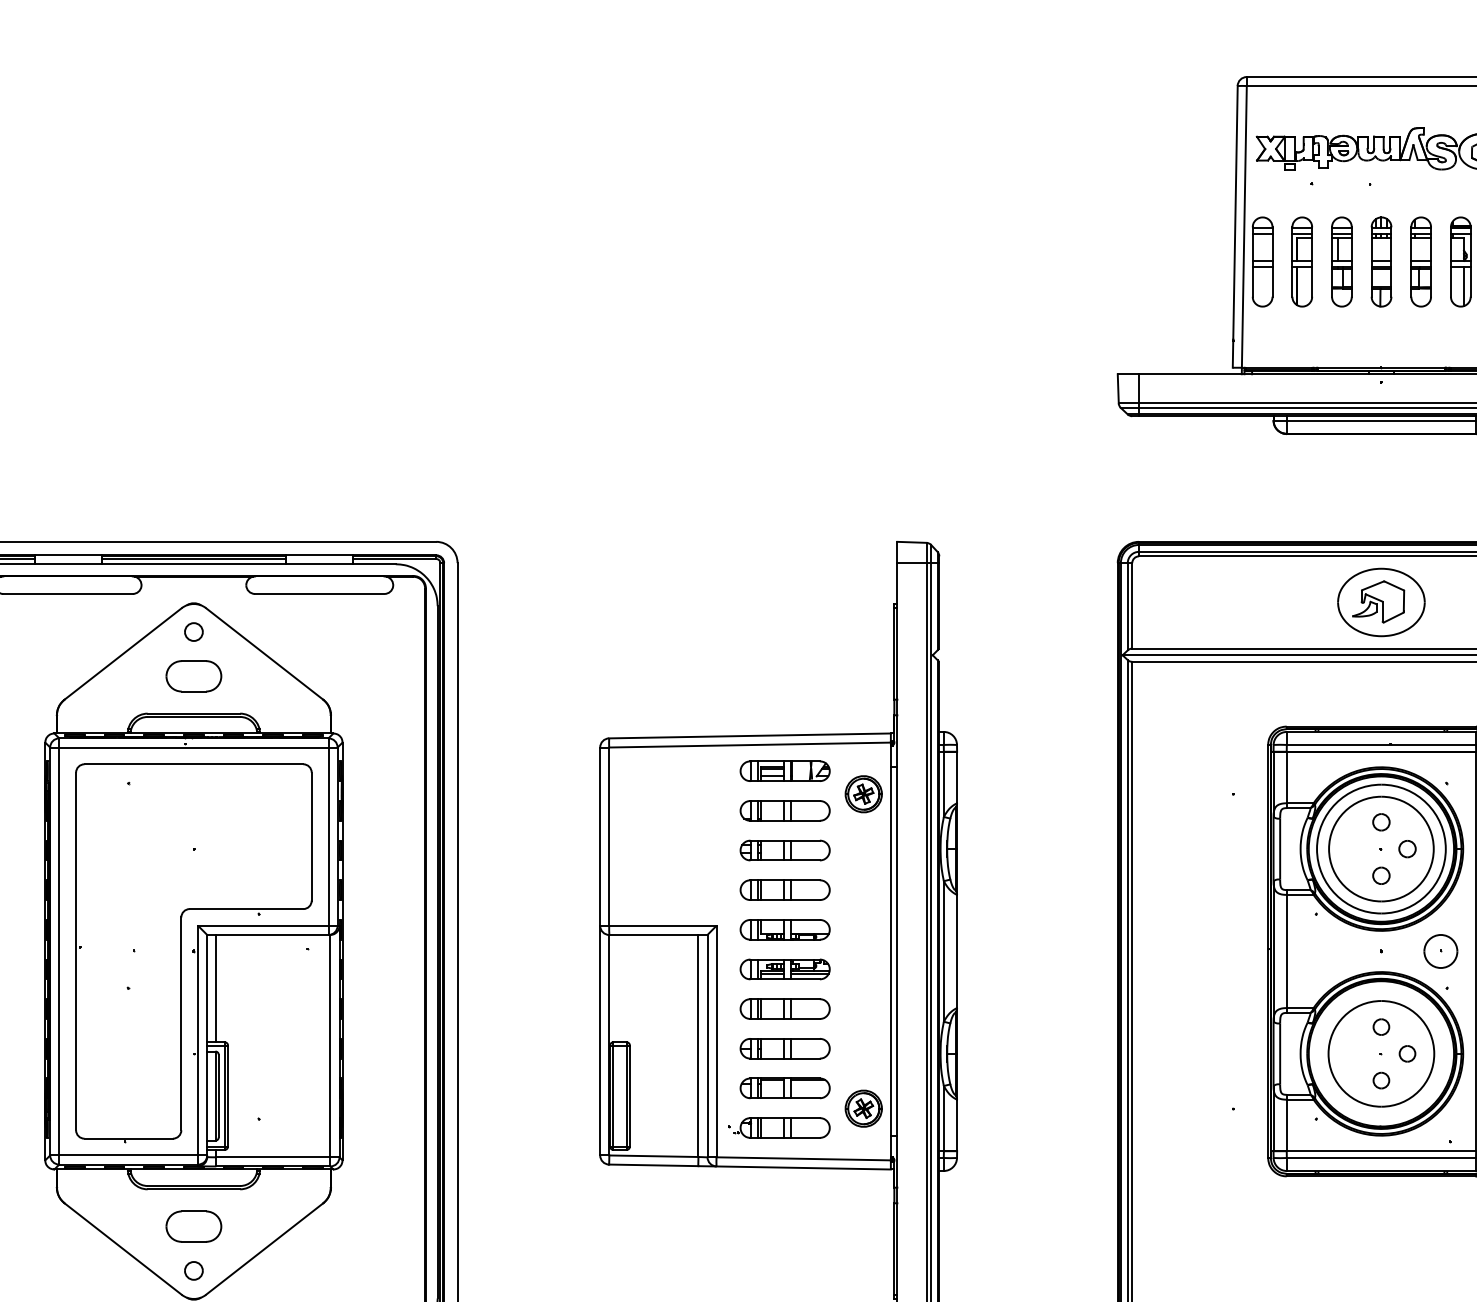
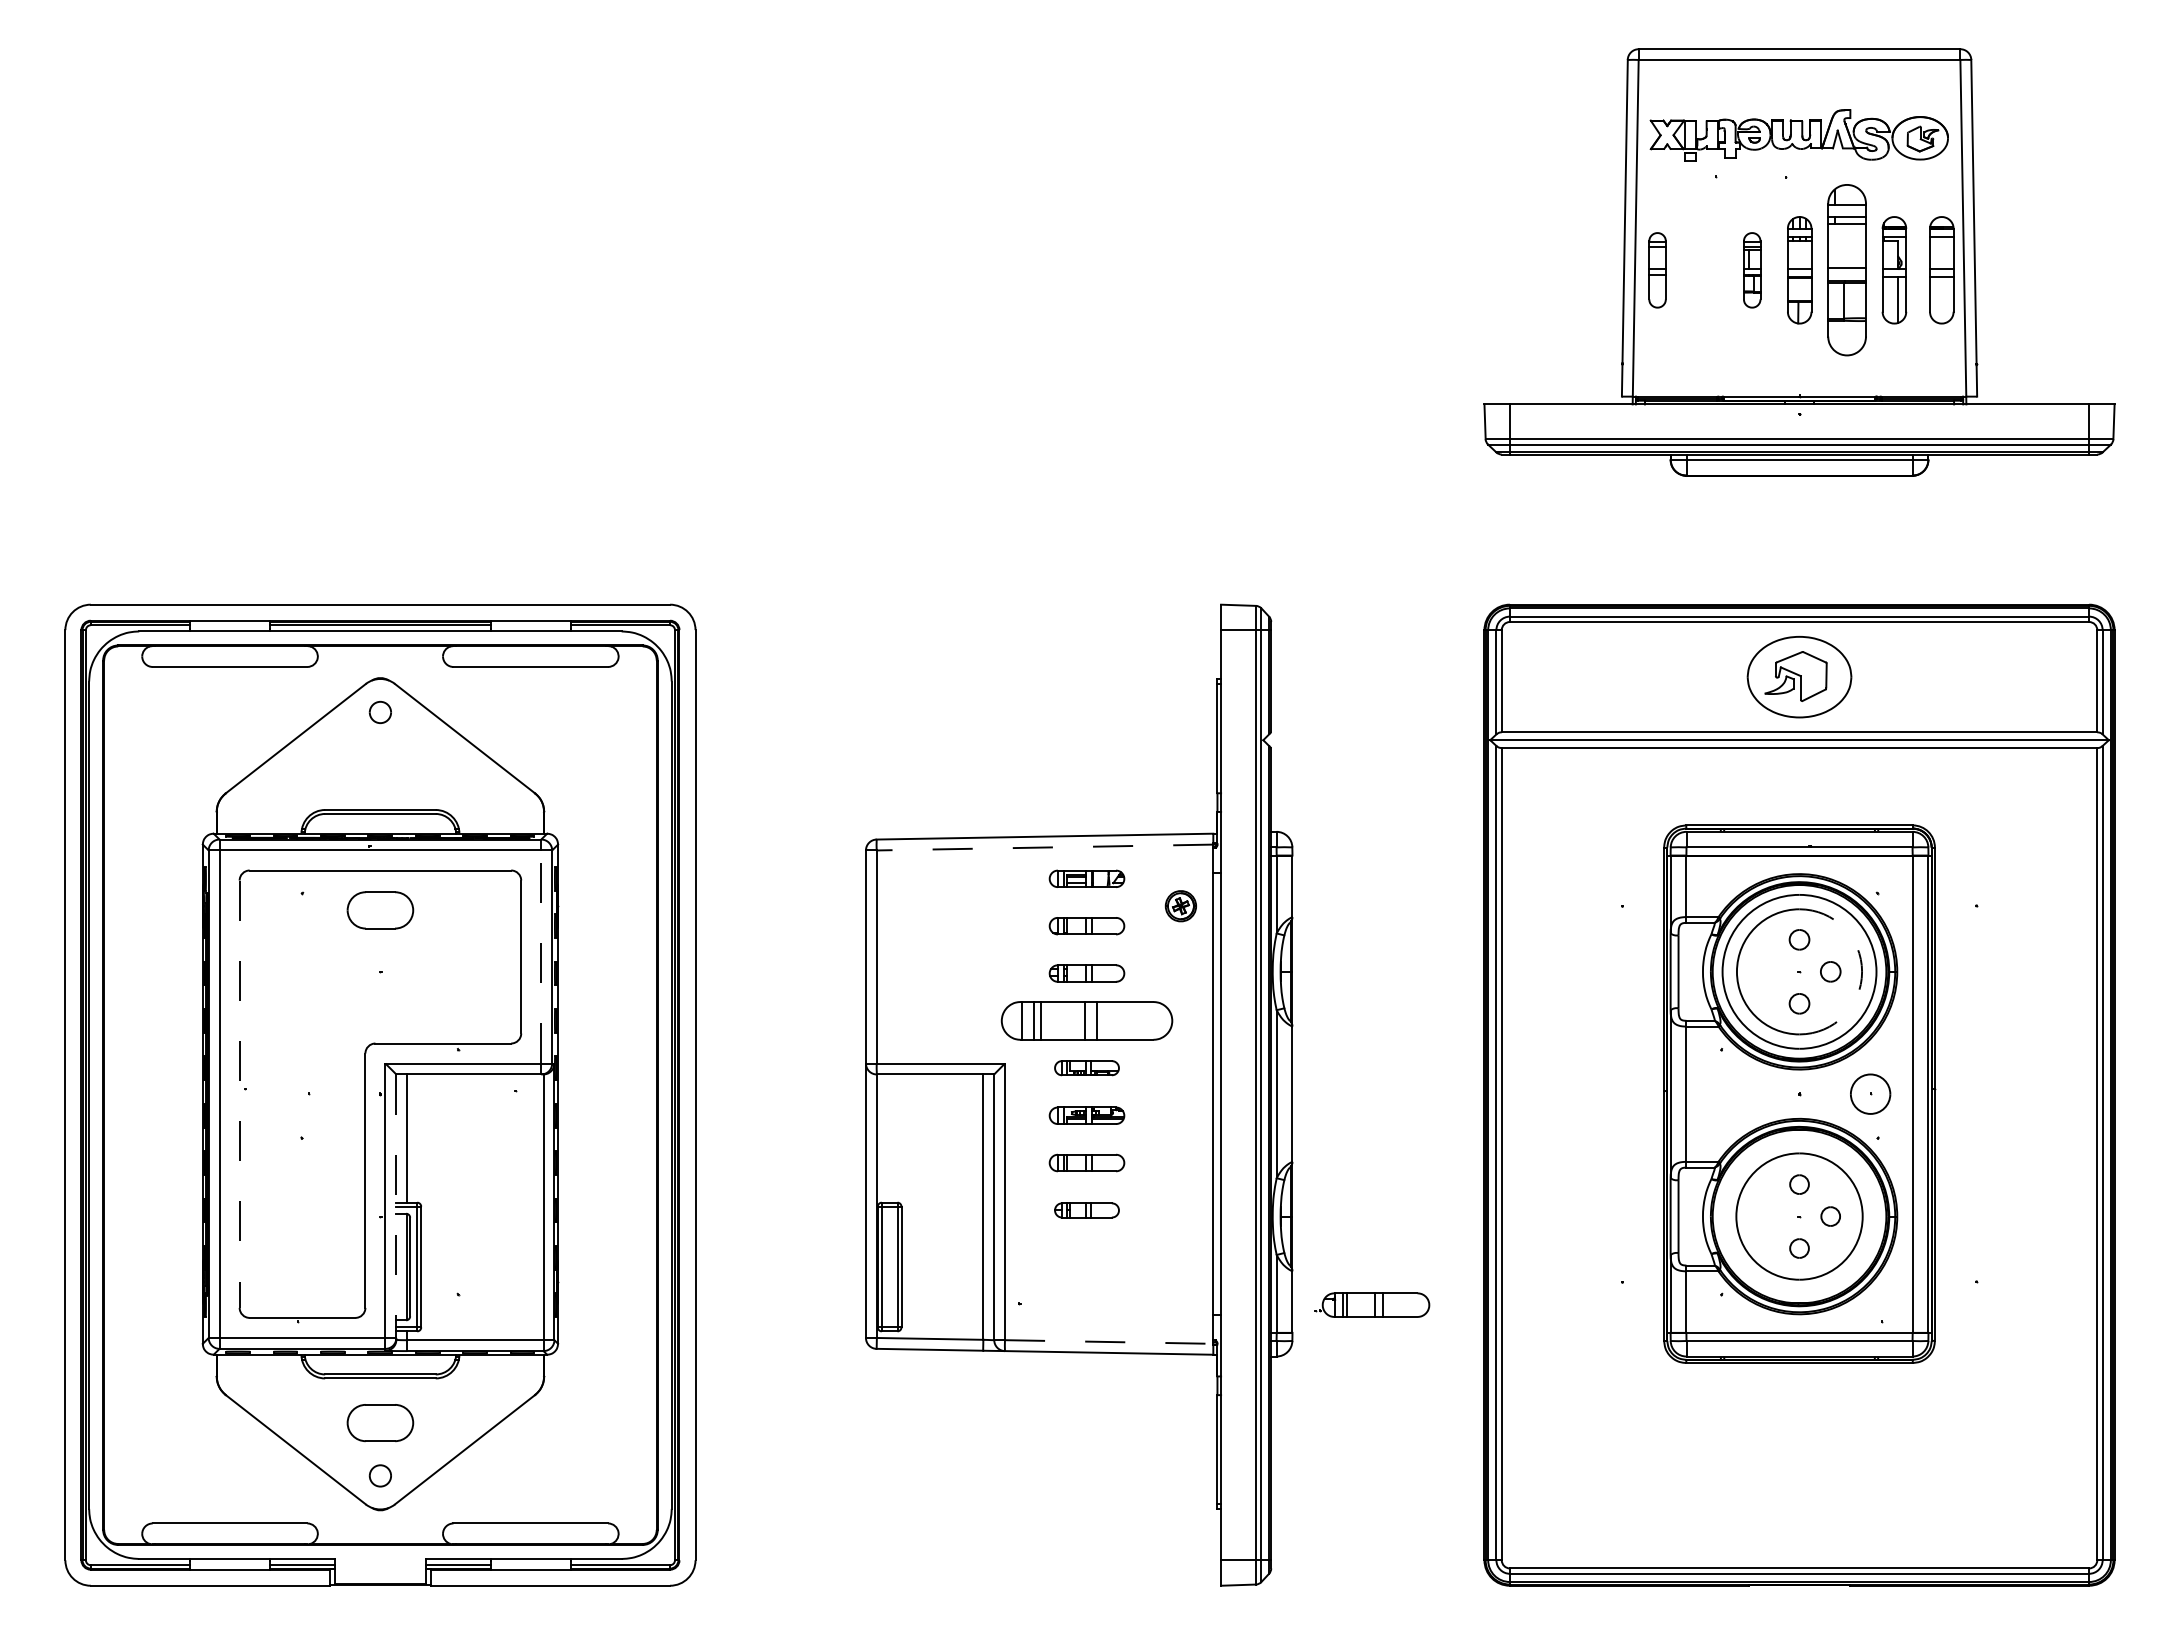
part: (1262, 262) -> (1657, 270), size x0.7
part: (1301, 262) -> (1704, 270), removed
part: (1341, 262) -> (1751, 270), size x0.7
part: (1420, 262) -> (1846, 270), size x1.6
part: (193, 676) -> (380, 910), moved
line: (749, 745) -> (1044, 847), solid -> dashed
part: (784, 770) -> (1086, 878), size x0.7
part: (863, 793) -> (1180, 905), size x0.7
part: (784, 810) -> (1086, 925), size x0.7
line: (328, 837) -> (541, 957), solid -> dashed
arc: (1434, 848) -> (1862, 971), solid -> dashed
part: (784, 850) -> (1086, 973), size x0.7
part: (784, 889) -> (1086, 1020), size x1.6
part: (784, 929) -> (1086, 1067), size x0.6
line: (75, 951) -> (239, 1094), solid -> dashed
part: (784, 969) -> (1086, 1115), size x0.7
part: (784, 1008) -> (1086, 1162), size x0.7
line: (207, 1045) -> (396, 1206), solid -> dashed
part: (784, 1048) -> (1086, 1210), size x0.6
part: (784, 1088) -> (1086, 1257), removed
part: (863, 1108) -> (1180, 1281), removed
part: (782, 1127) -> (1372, 1304), moved
line: (803, 1159) -> (1109, 1342), solid -> dashed

